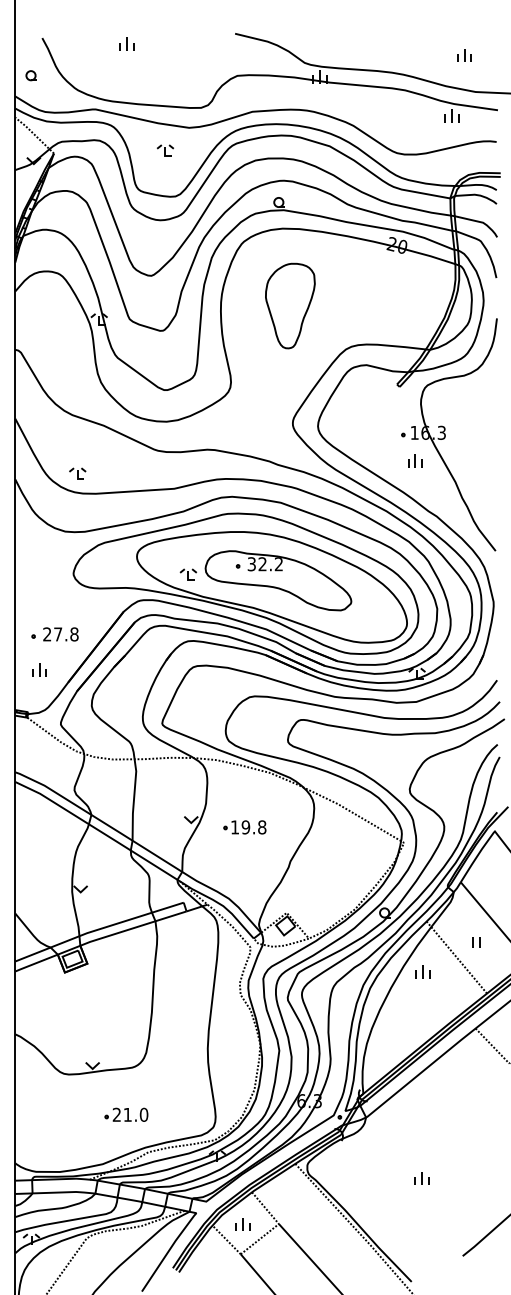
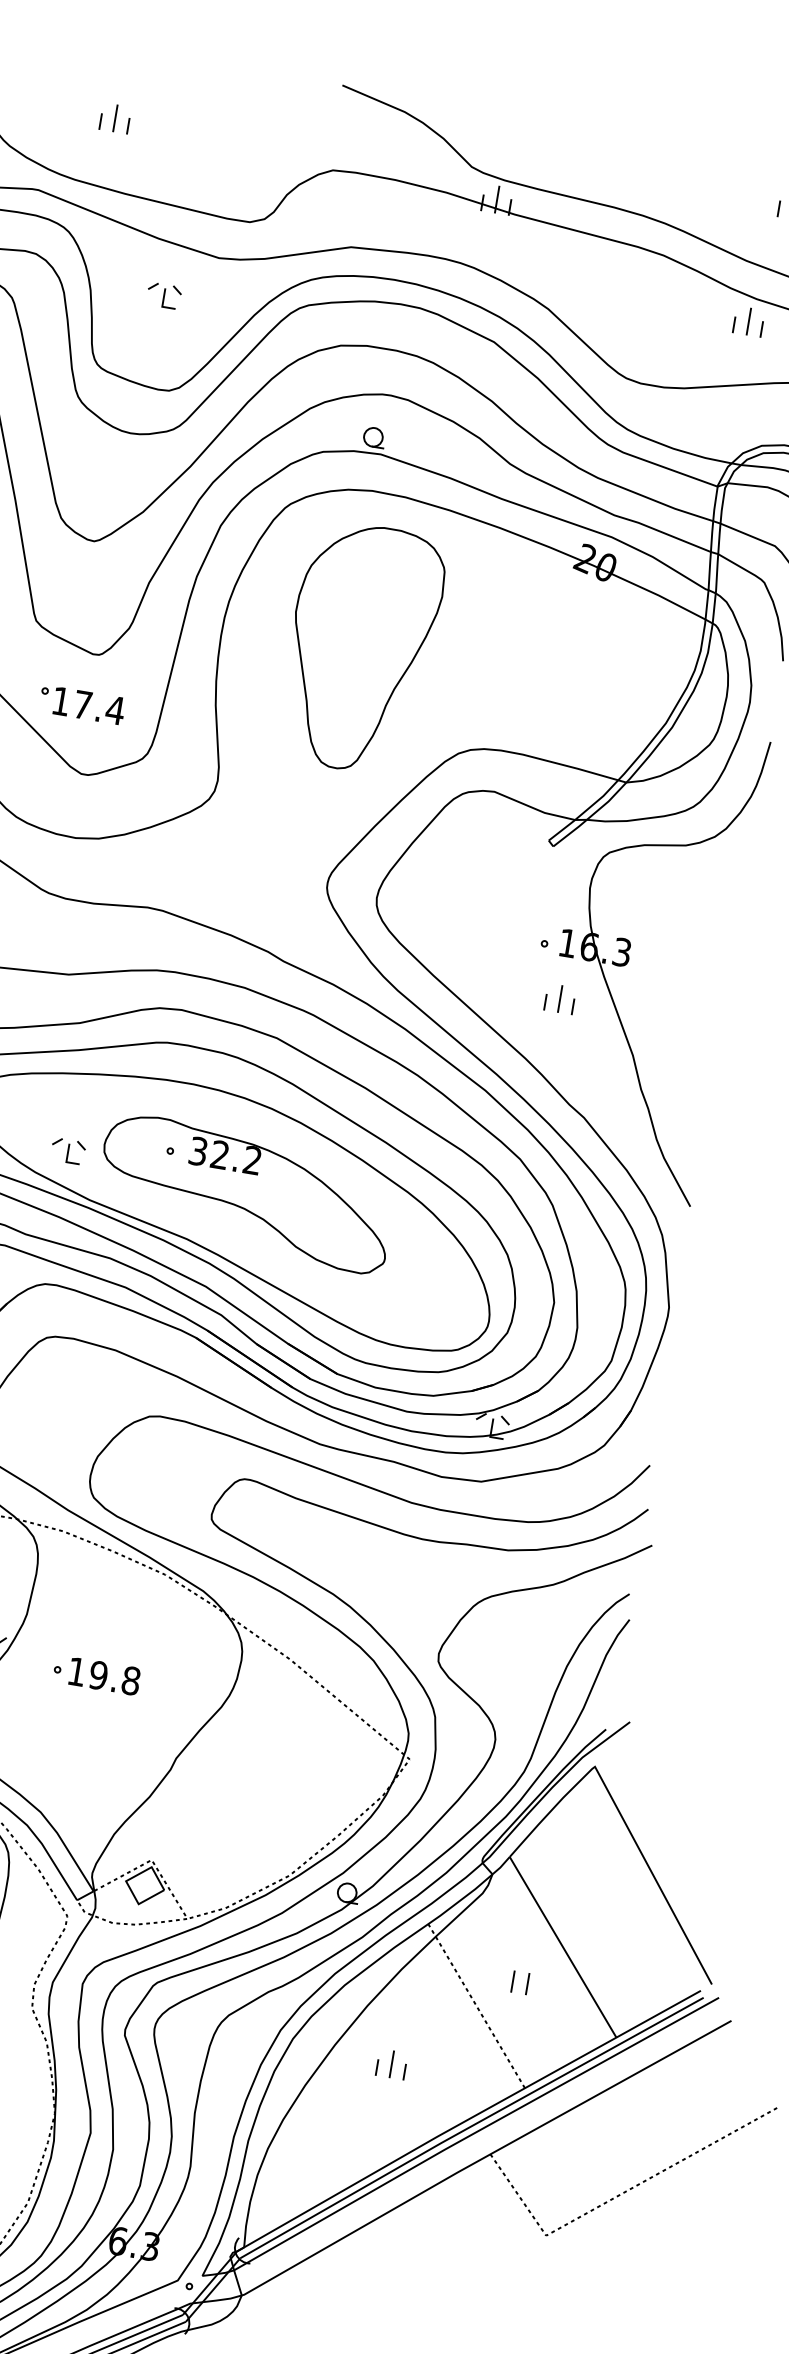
part: (126, 43) -> (114, 116), moved
part: (290, 305) -> (362, 647), size x1.43
part: (158, 356) -> (81, 704), added
part: (422, 971) -> (390, 2063), moved

